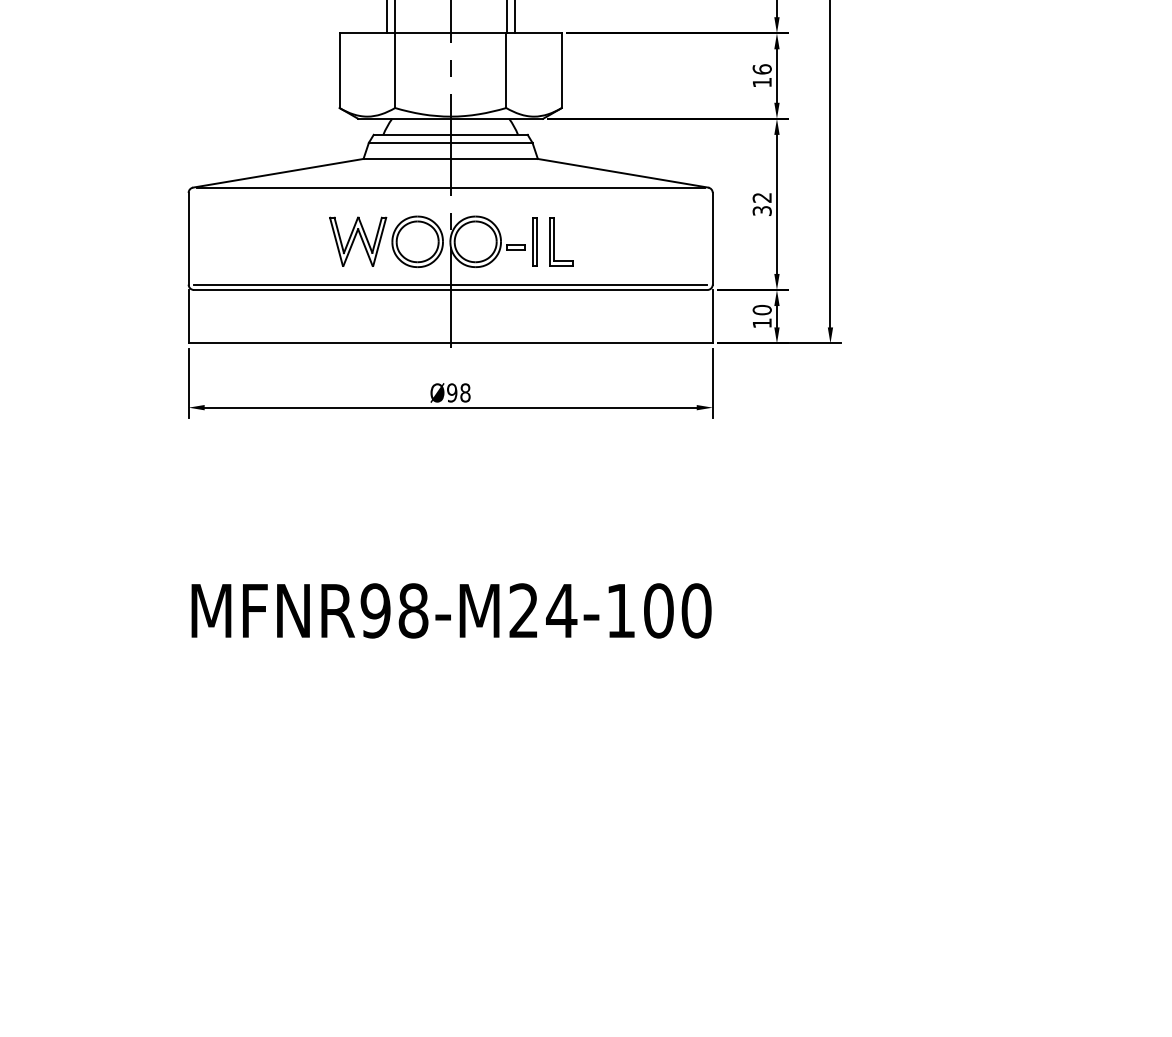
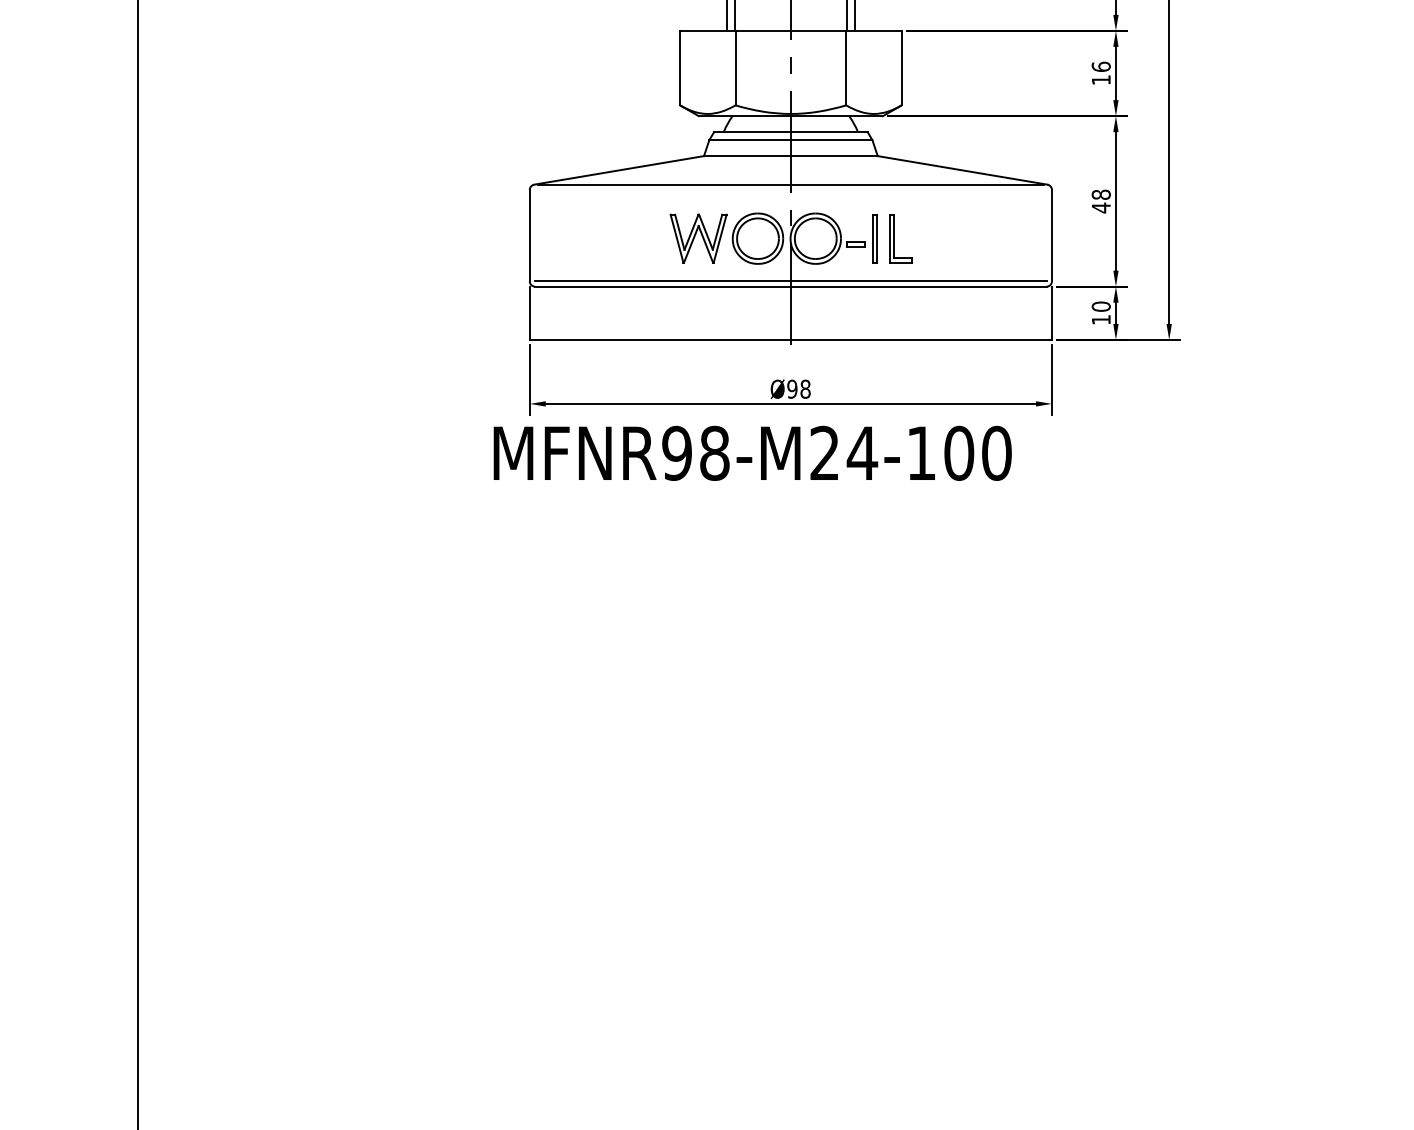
text: (761, 204) -> (1100, 201), 32 -> 48
text: (451, 610) -> (752, 452), moved

